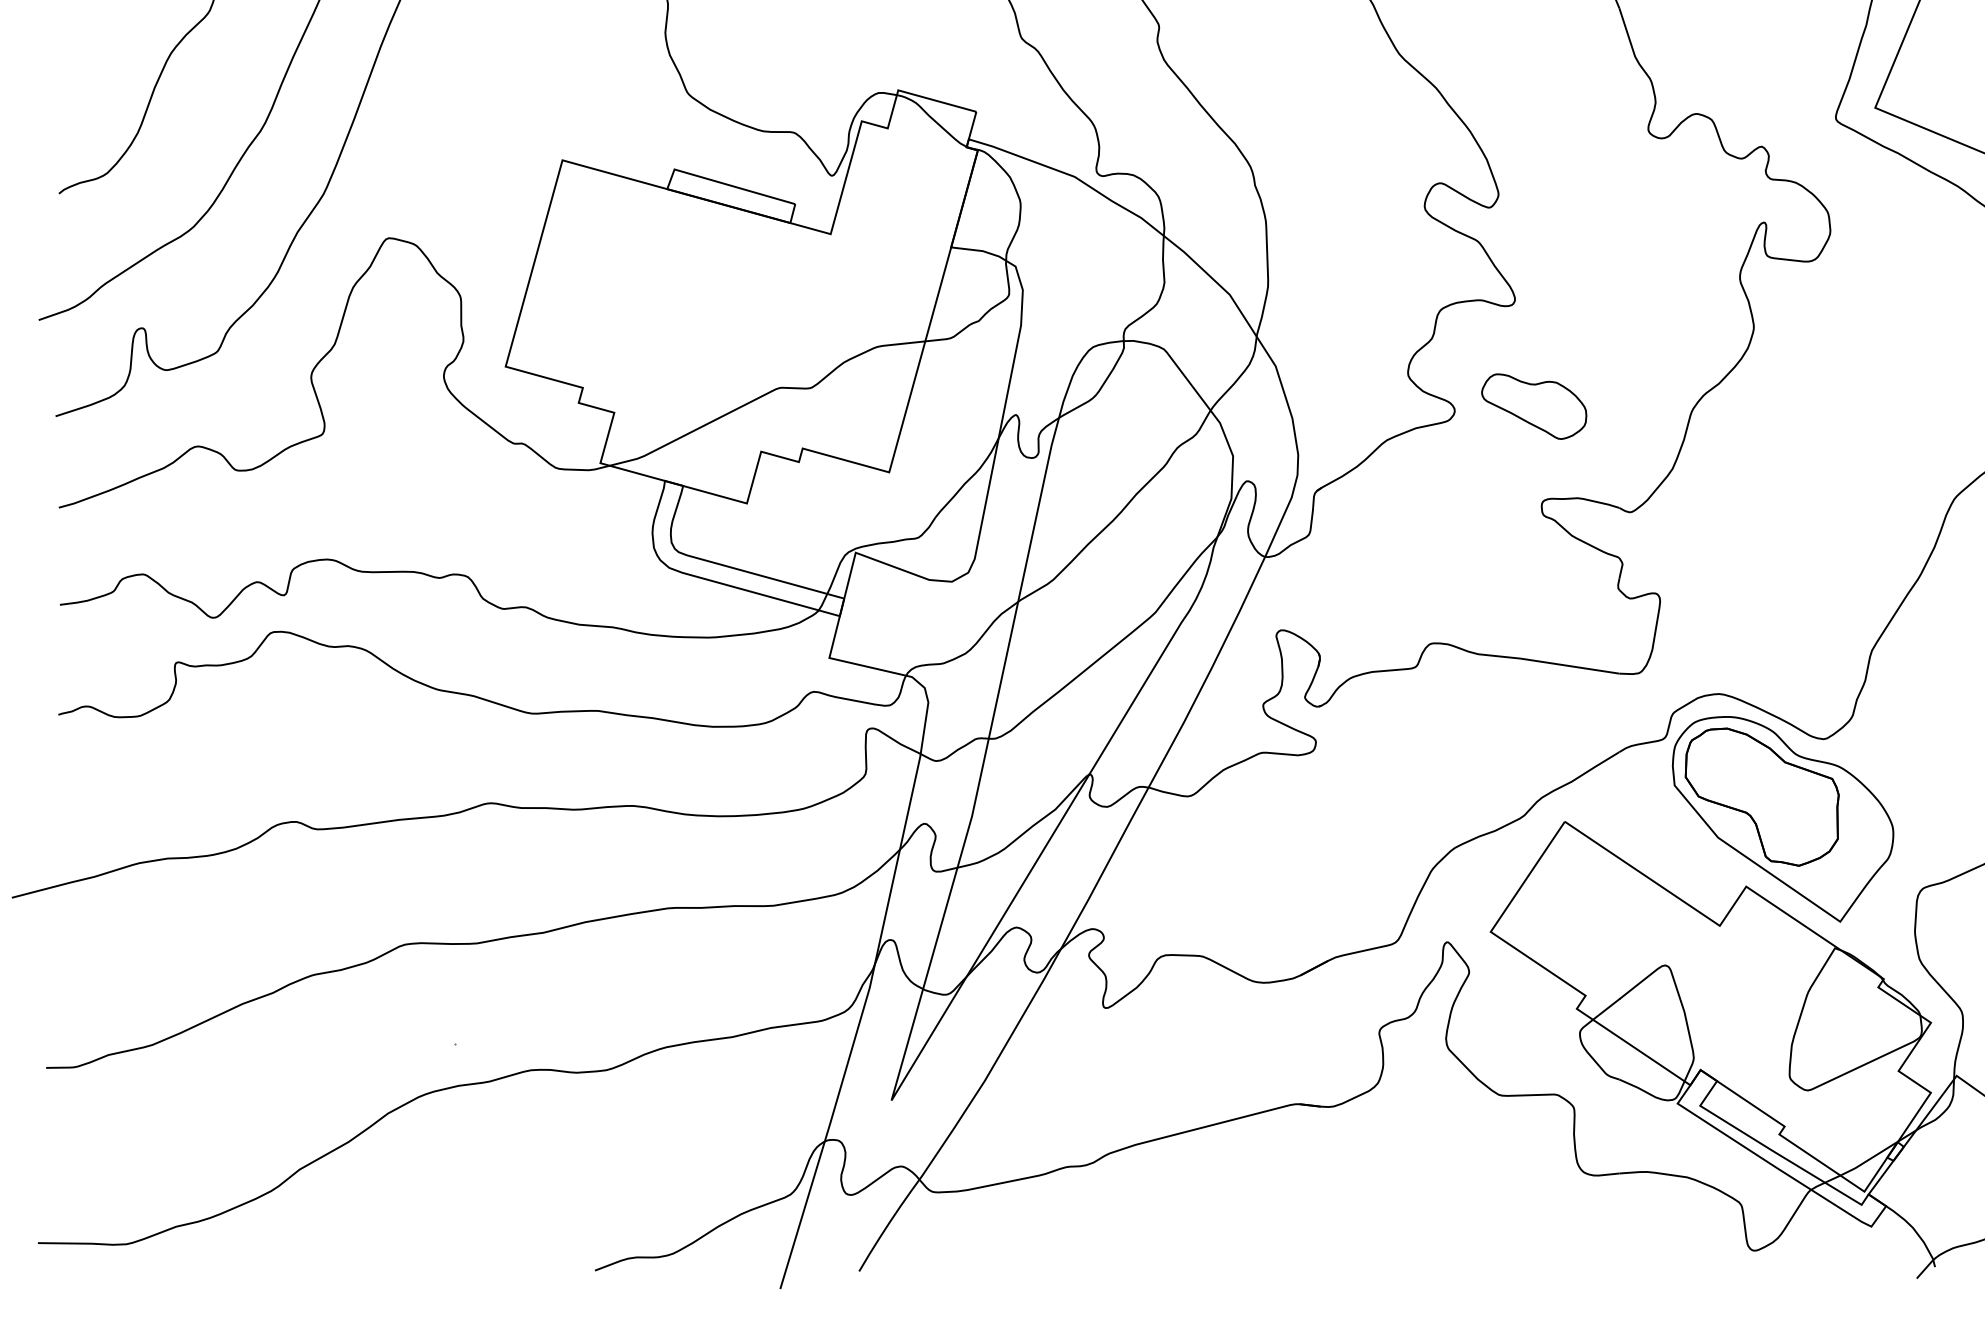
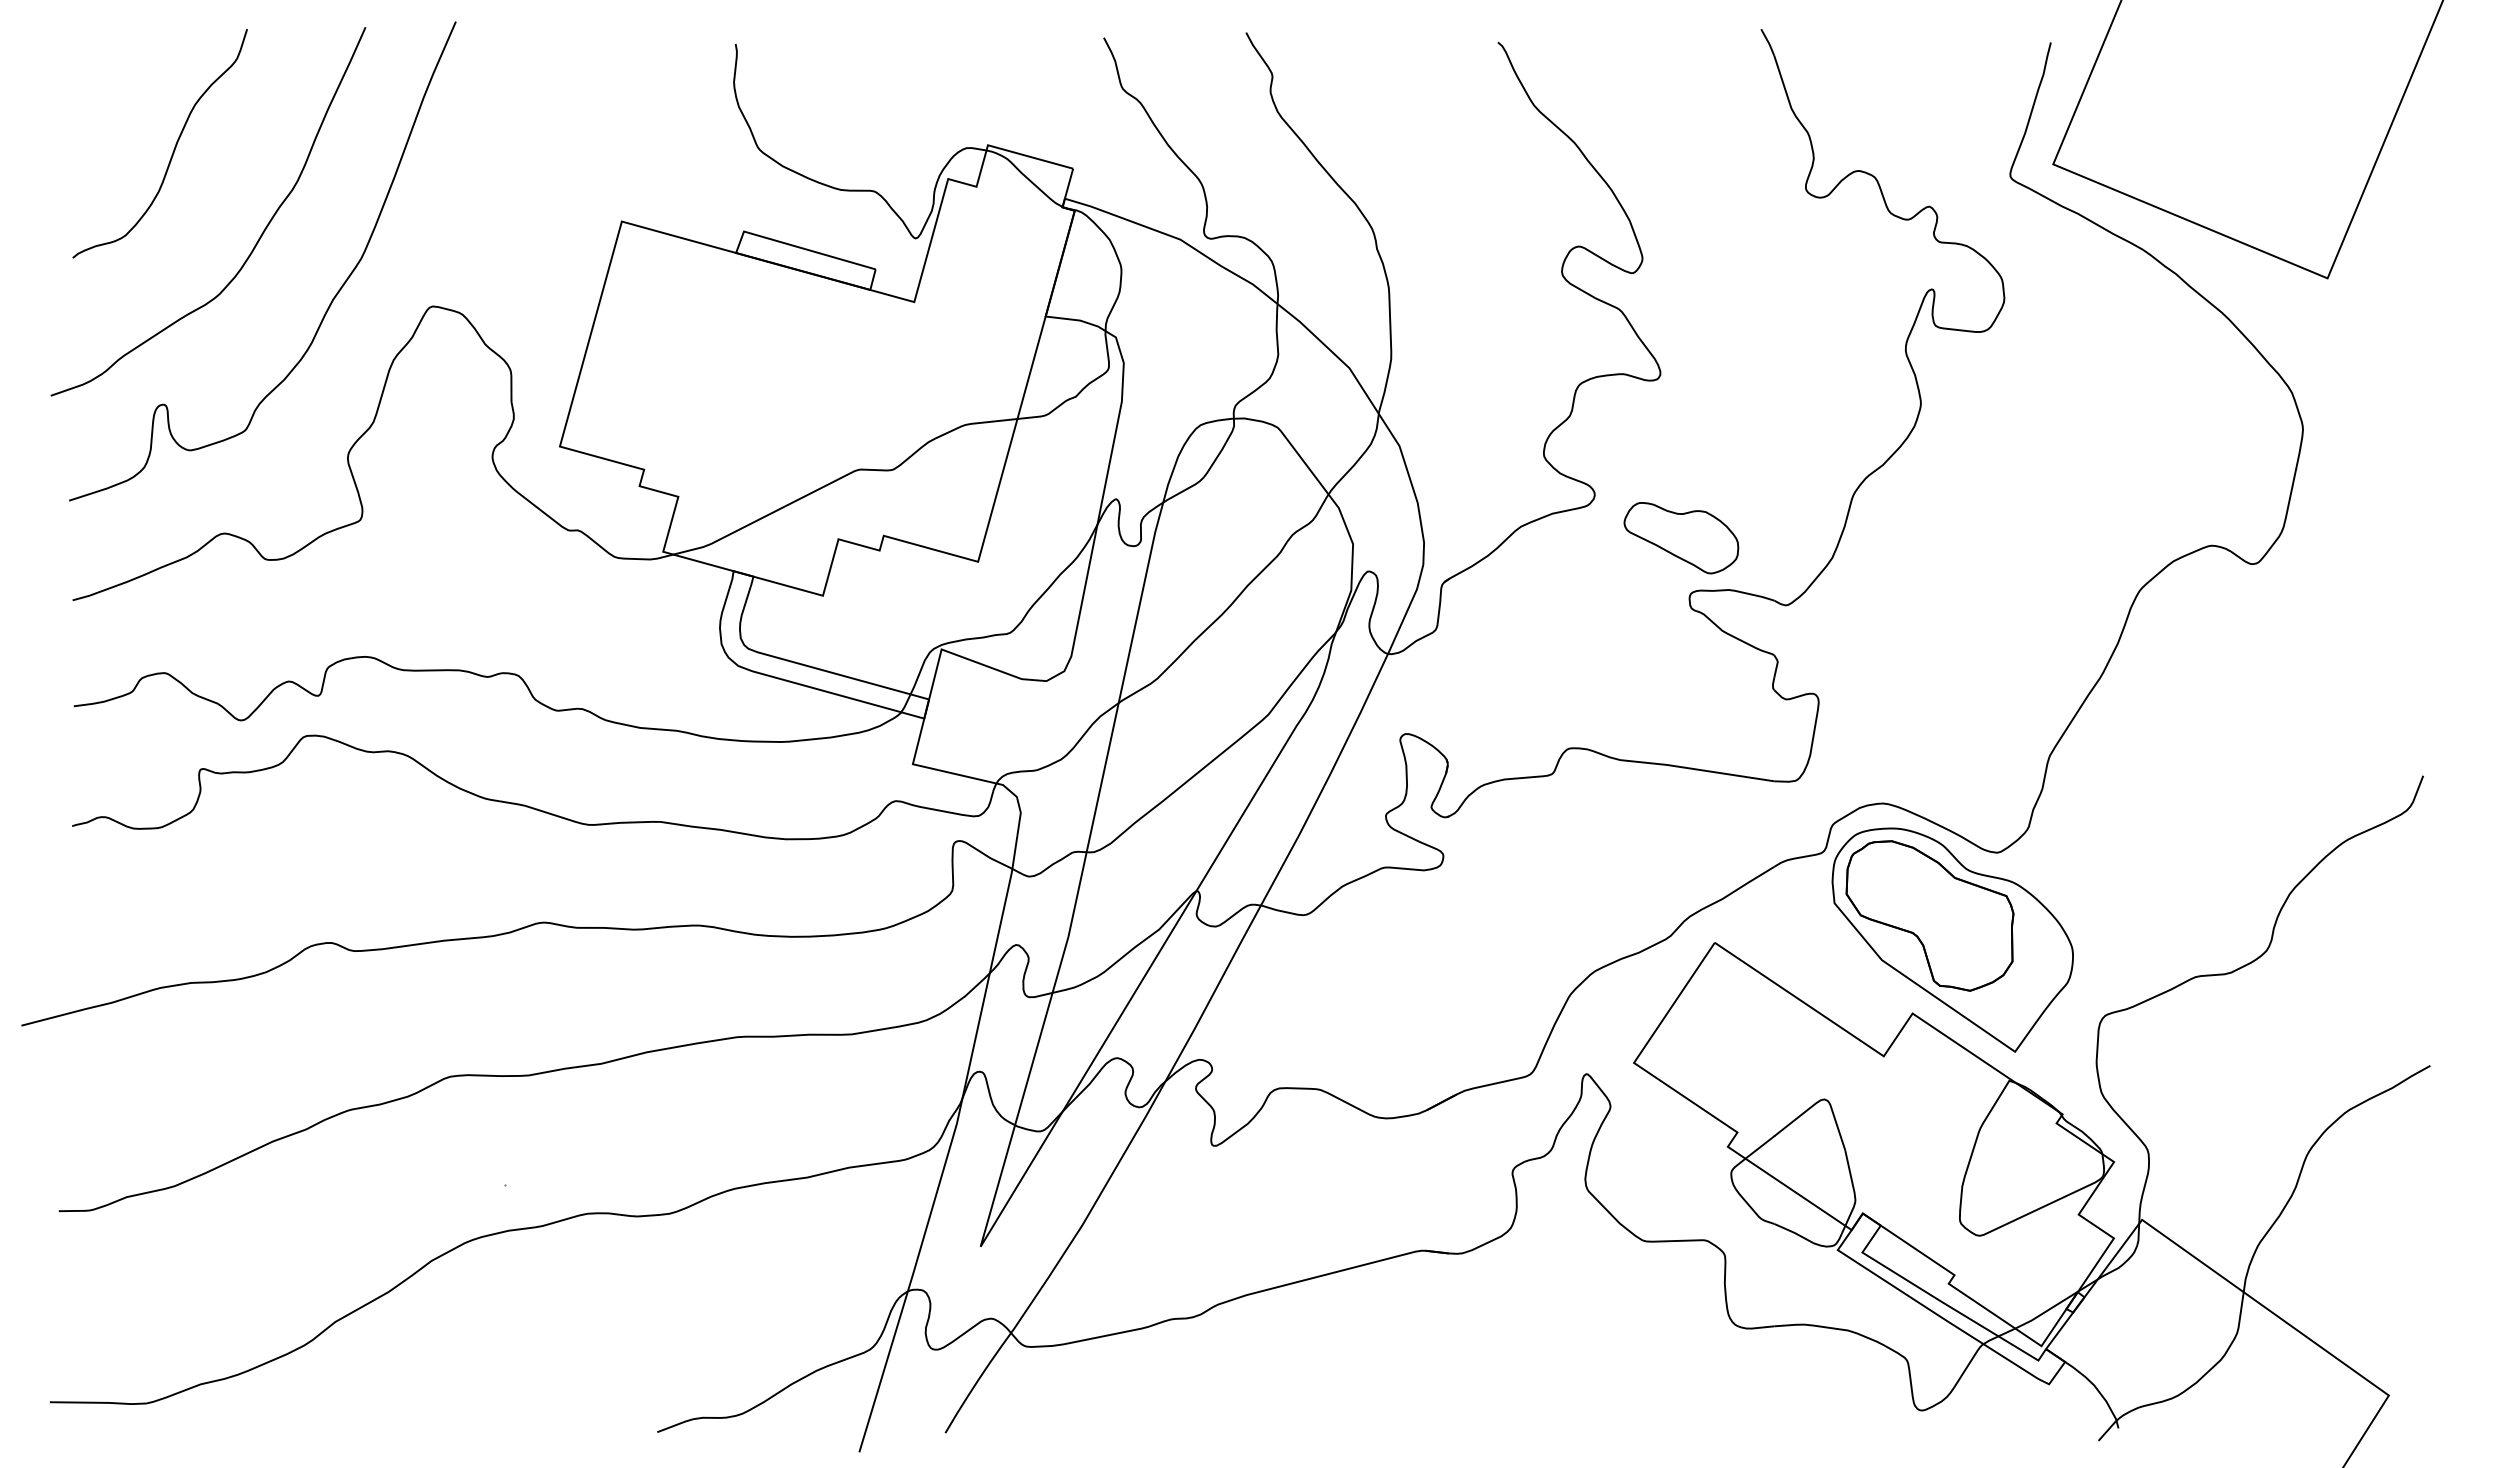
part: (1534, 406) -> (1681, 538), moved

